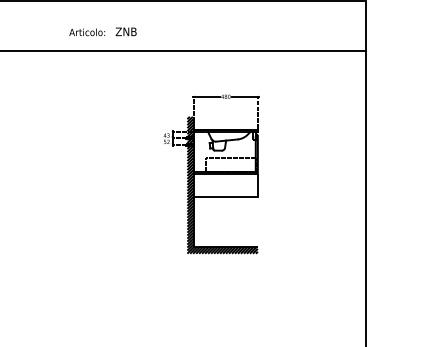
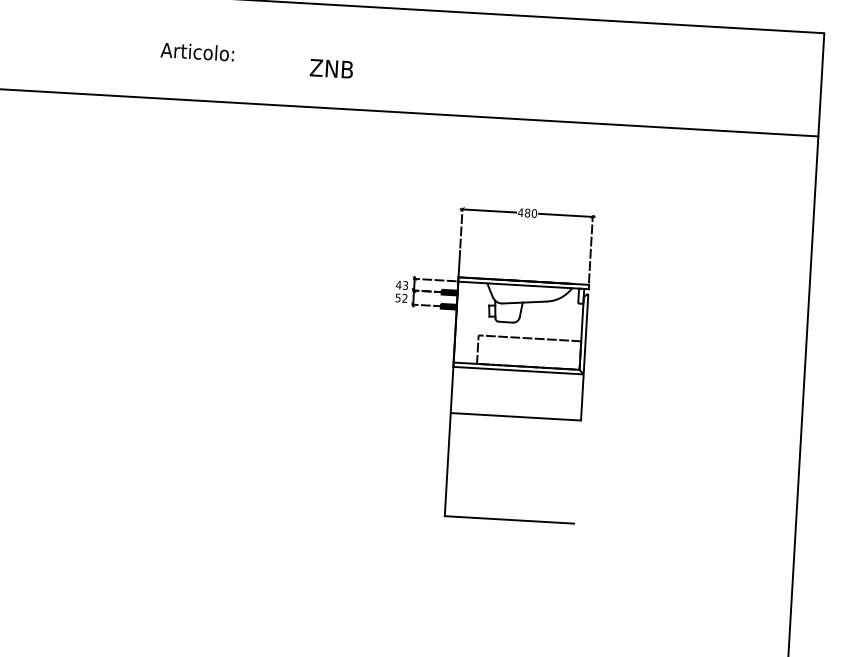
text: (87, 32) -> (198, 52), moved
hatch: (222, 184) -> (510, 391), removed

